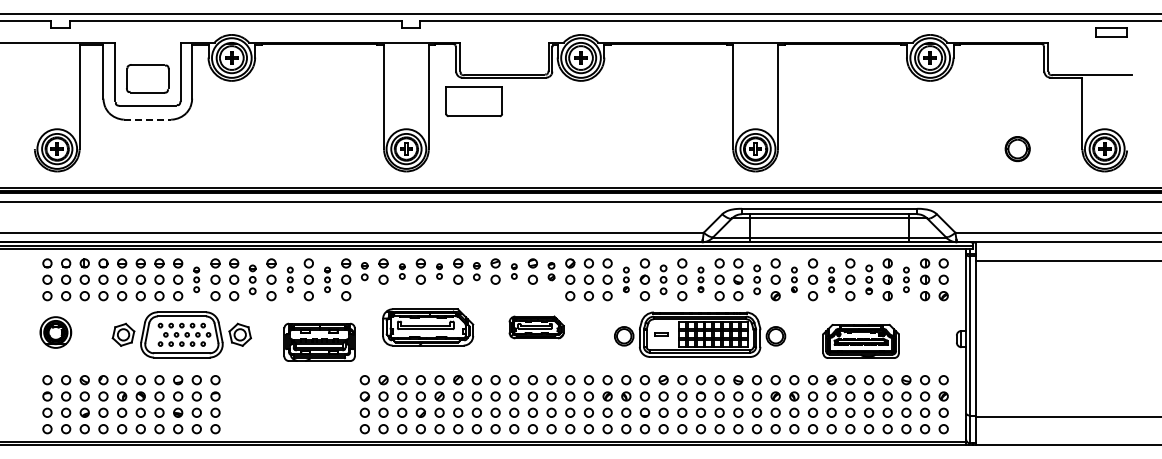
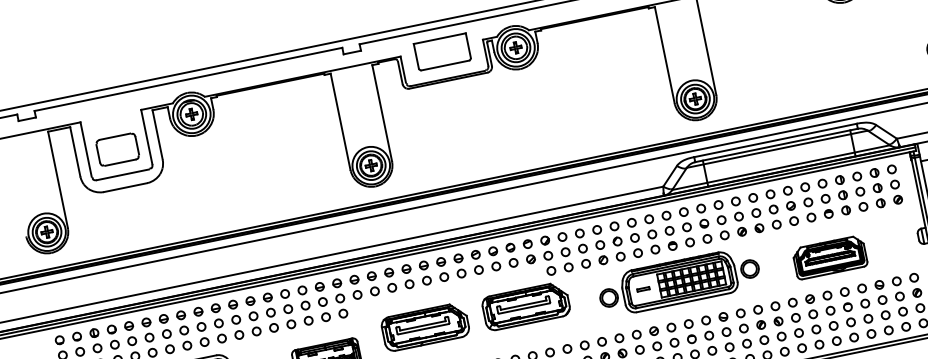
part: (473, 101) -> (441, 51), moved
line: (148, 119) -> (126, 187), dashed -> solid
part: (364, 271) -> (355, 287), size x1.43
part: (402, 271) -> (390, 280), size x1.67
part: (439, 271) -> (425, 273), size x1.67
part: (476, 271) -> (459, 265), size x1.43
part: (514, 271) -> (494, 258), size x1.67
part: (551, 271) -> (529, 251), size x1.43
part: (196, 279) -> (201, 326), size x1.67
part: (252, 279) -> (253, 316), size x1.43
part: (290, 279) -> (288, 308), size x1.67
part: (327, 279) -> (322, 301), size x1.67
part: (626, 279) -> (600, 244), size x1.67
part: (663, 279) -> (634, 237), size x1.43
part: (700, 279) -> (669, 230), size x1.67
part: (757, 279) -> (722, 219), size x1.43
part: (794, 279) -> (756, 212), size x1.67
part: (831, 279) -> (790, 205), size x1.67
part: (869, 279) -> (826, 198), size x1.43
part: (906, 279) -> (860, 191), size x1.67
part: (536, 327) -> (526, 306), size x1.67

